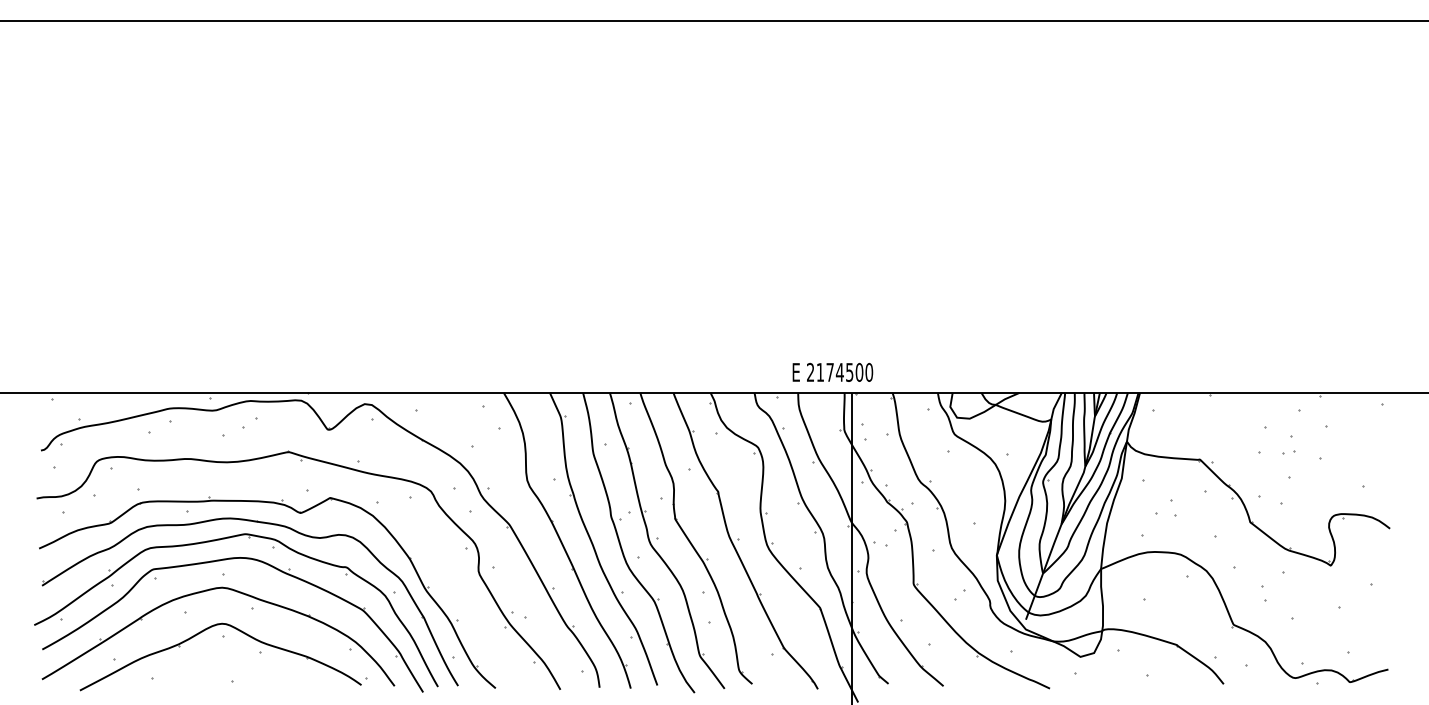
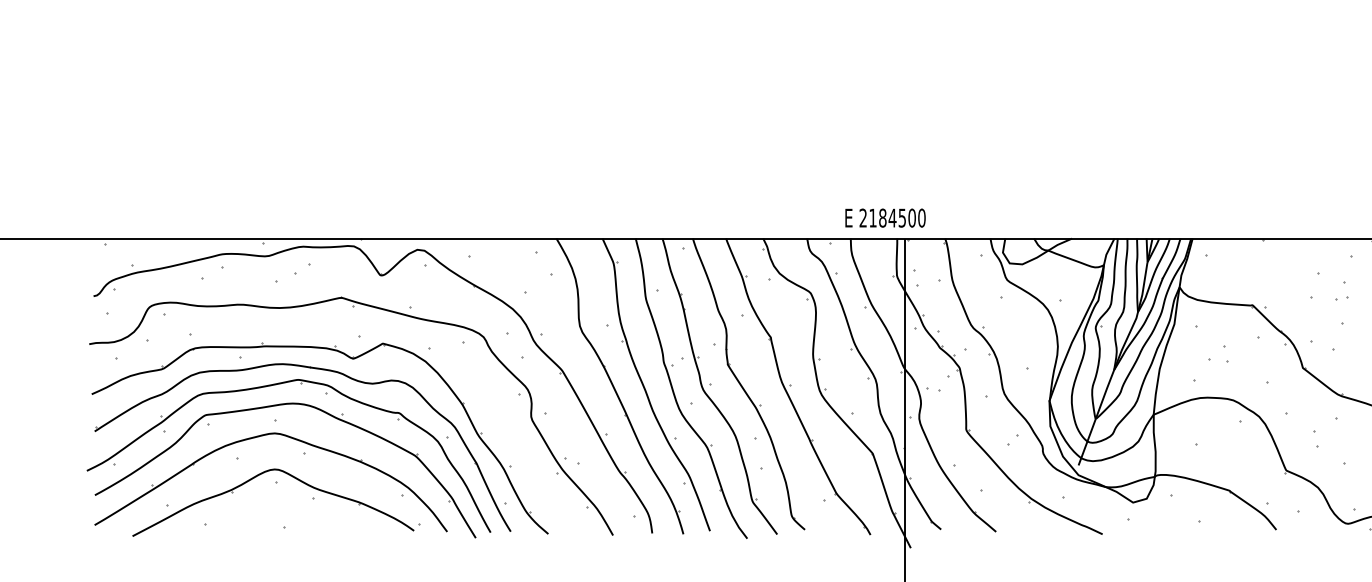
text: (829, 371) -> (882, 217), 2174500 -> 2184500

